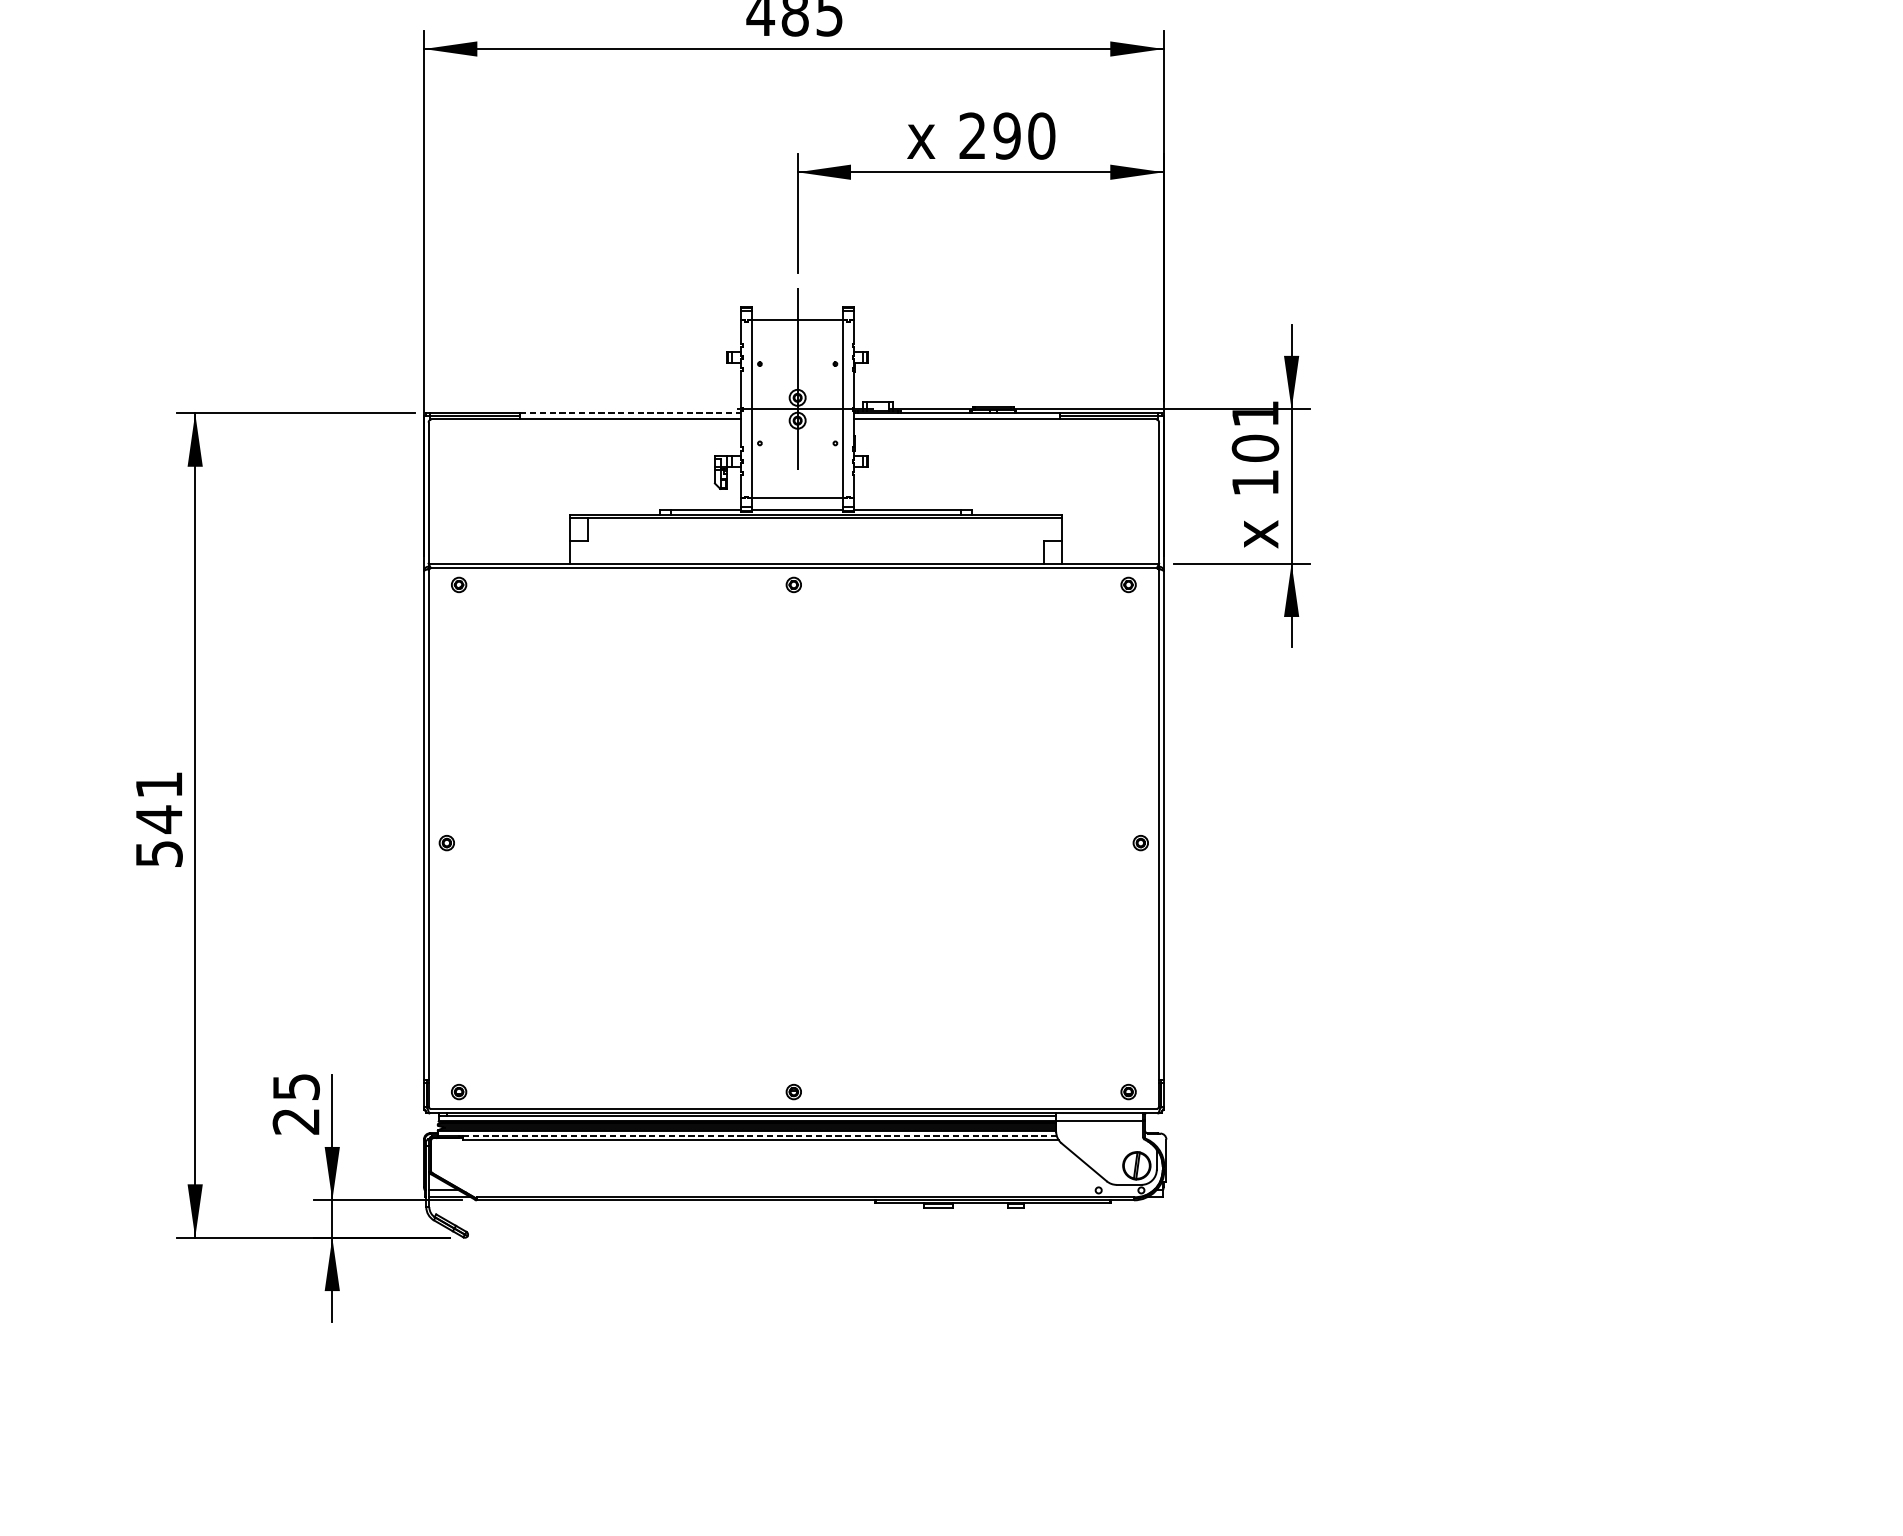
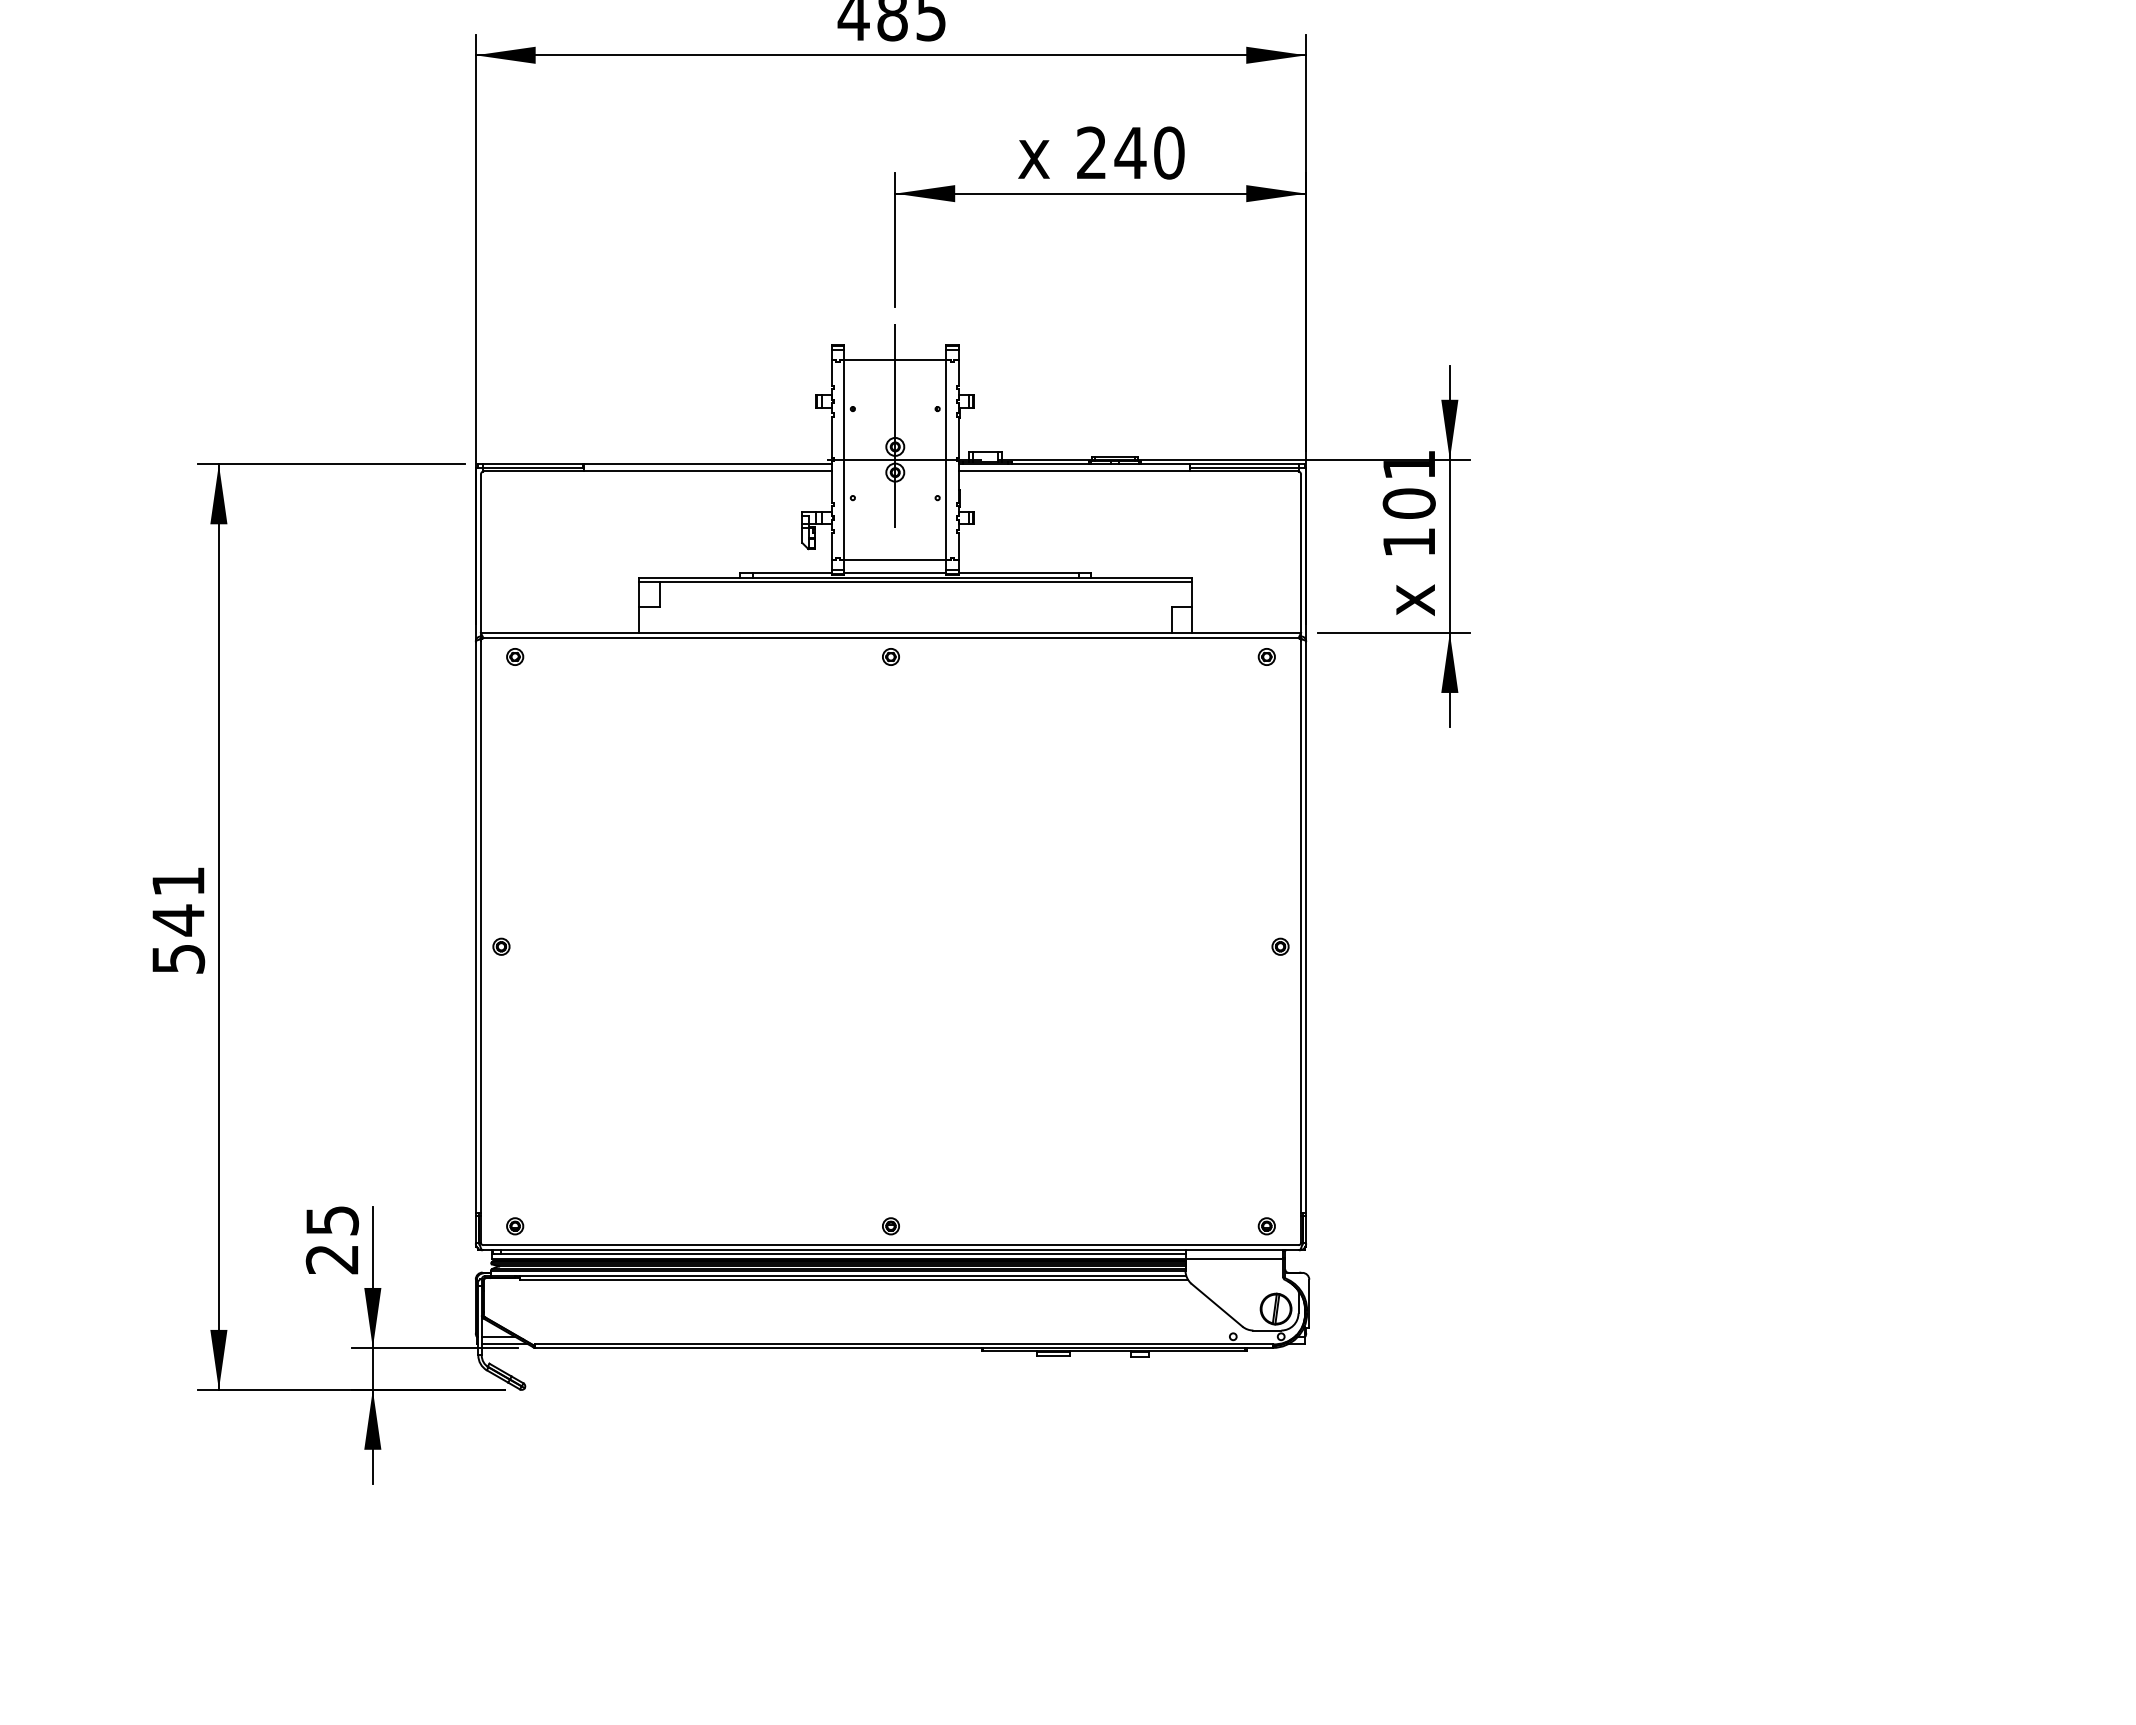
text: (1007, 135) -> (1130, 152), 290 -> 240
line: (630, 413) -> (707, 464), dashed -> solid
line: (760, 1135) -> (853, 1275), dashed -> solid

